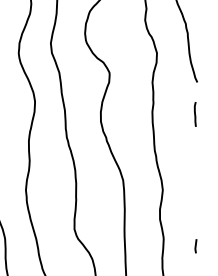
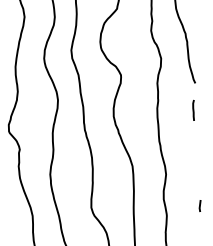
line: (195, 245) -> (199, 205), moved

